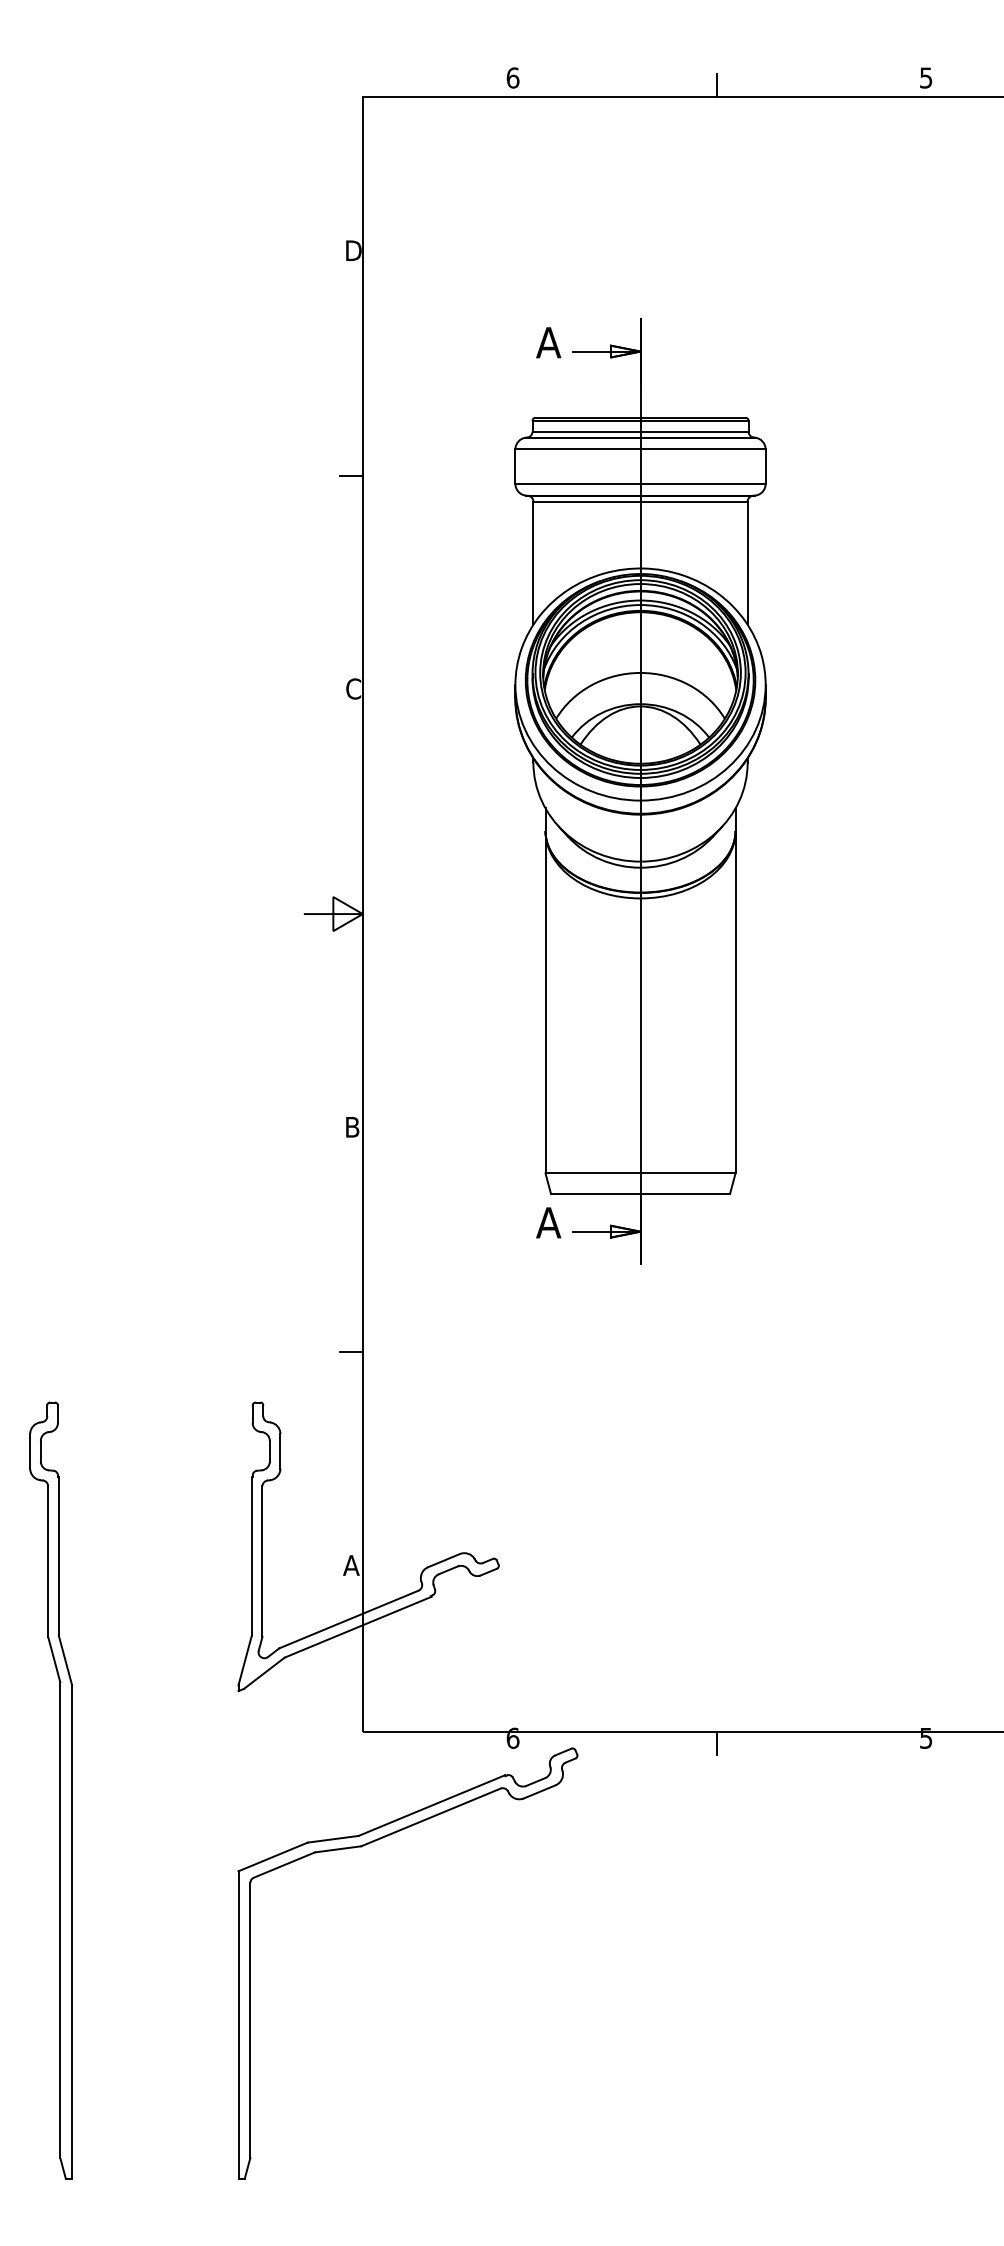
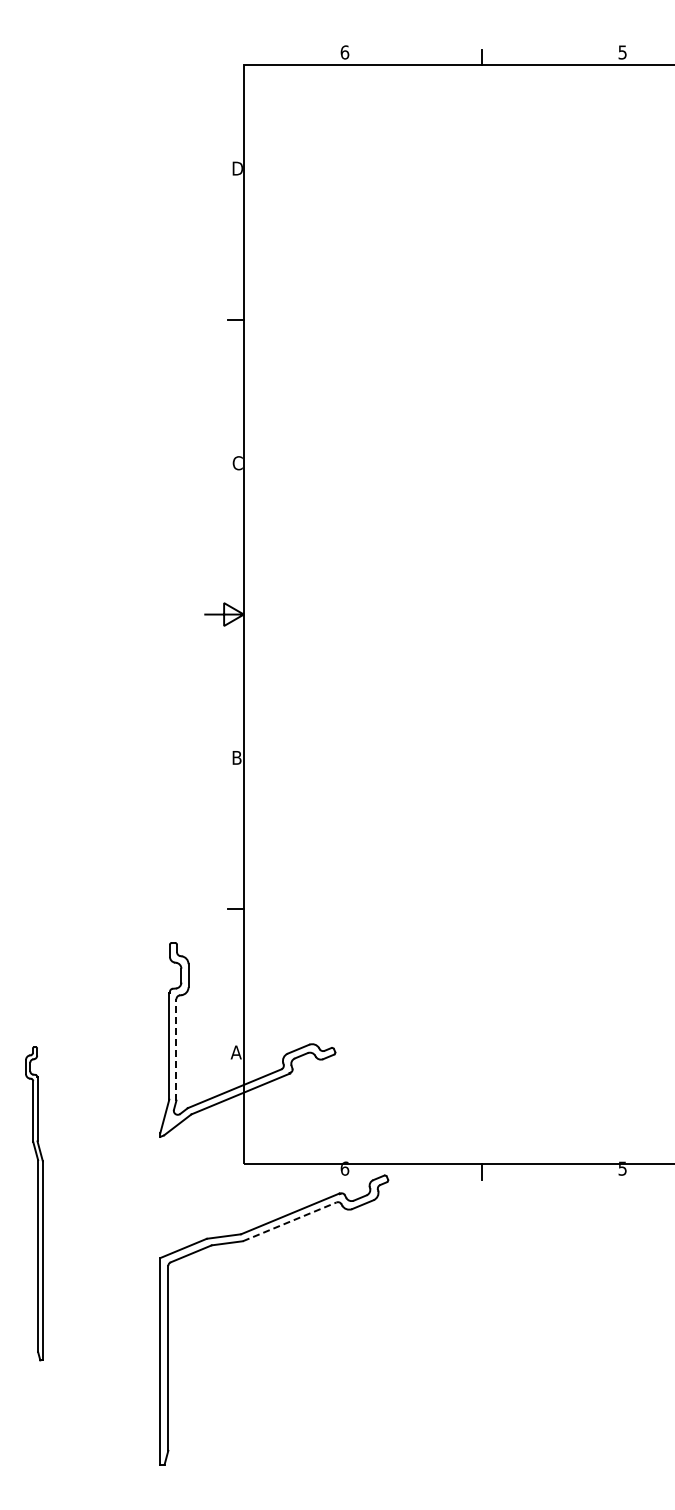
part: (640, 792) -> (430, 532), removed
line: (262, 1561) -> (176, 1049), solid -> dashed
part: (51, 1790) -> (34, 1203), size x0.6
line: (430, 1816) -> (289, 1221), solid -> dashed

